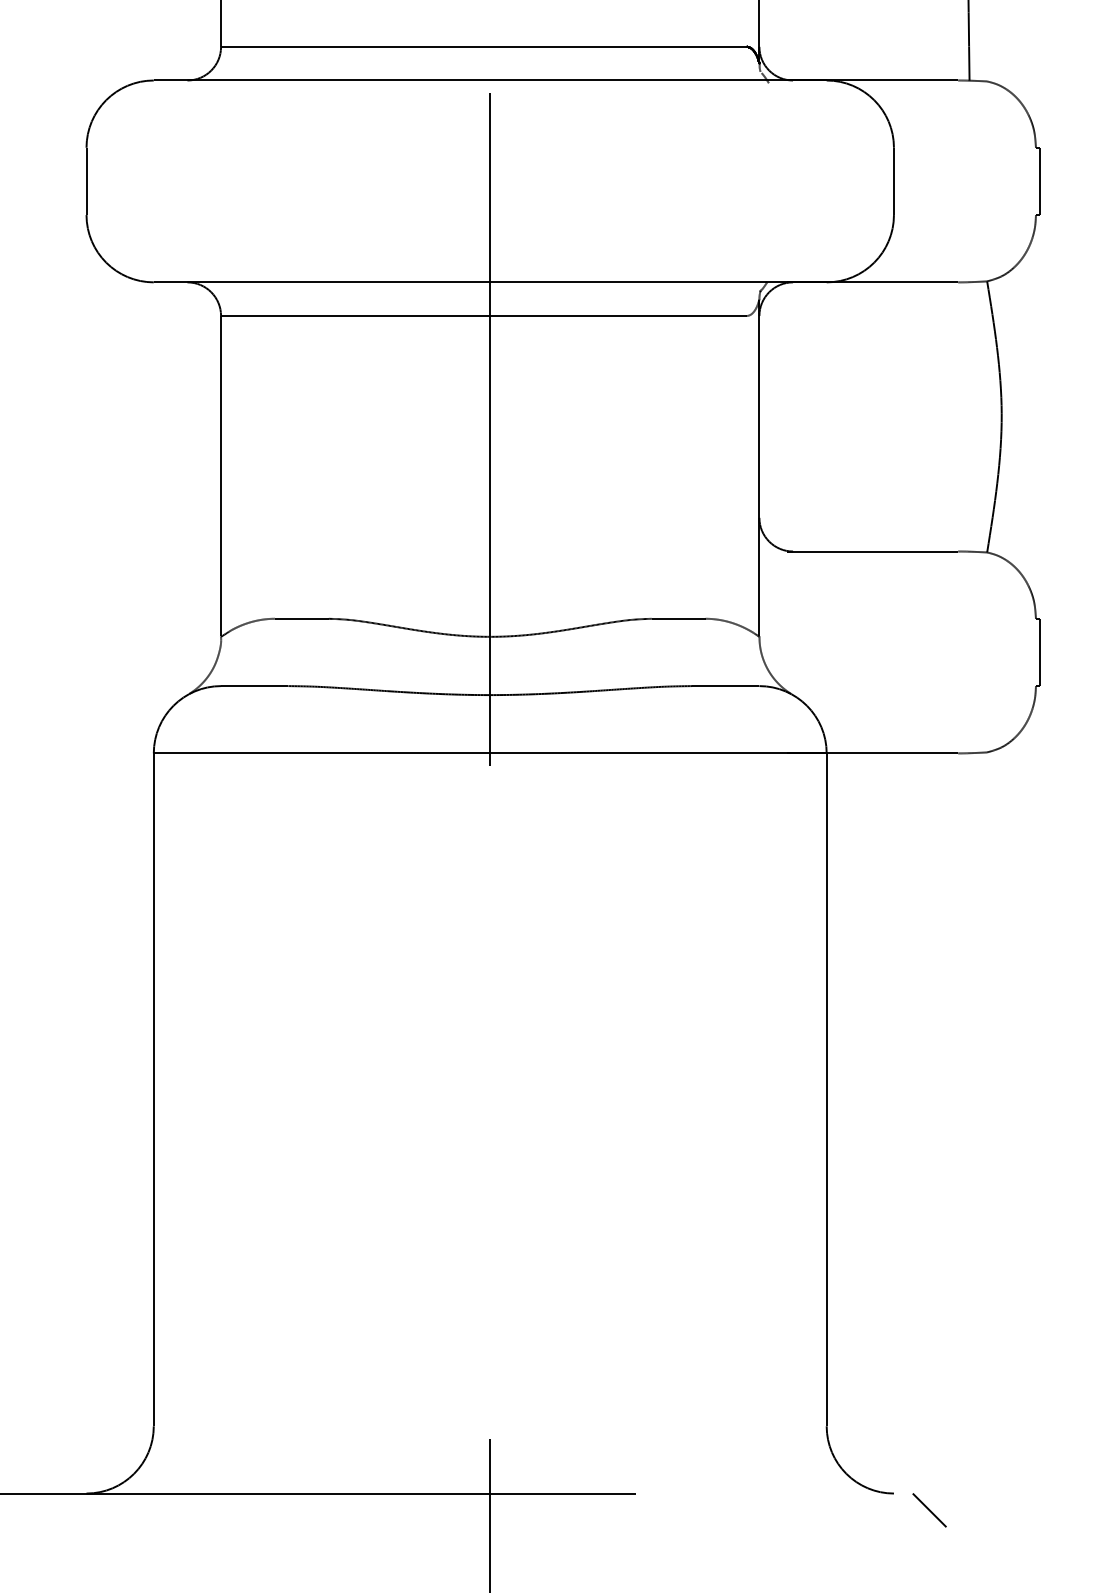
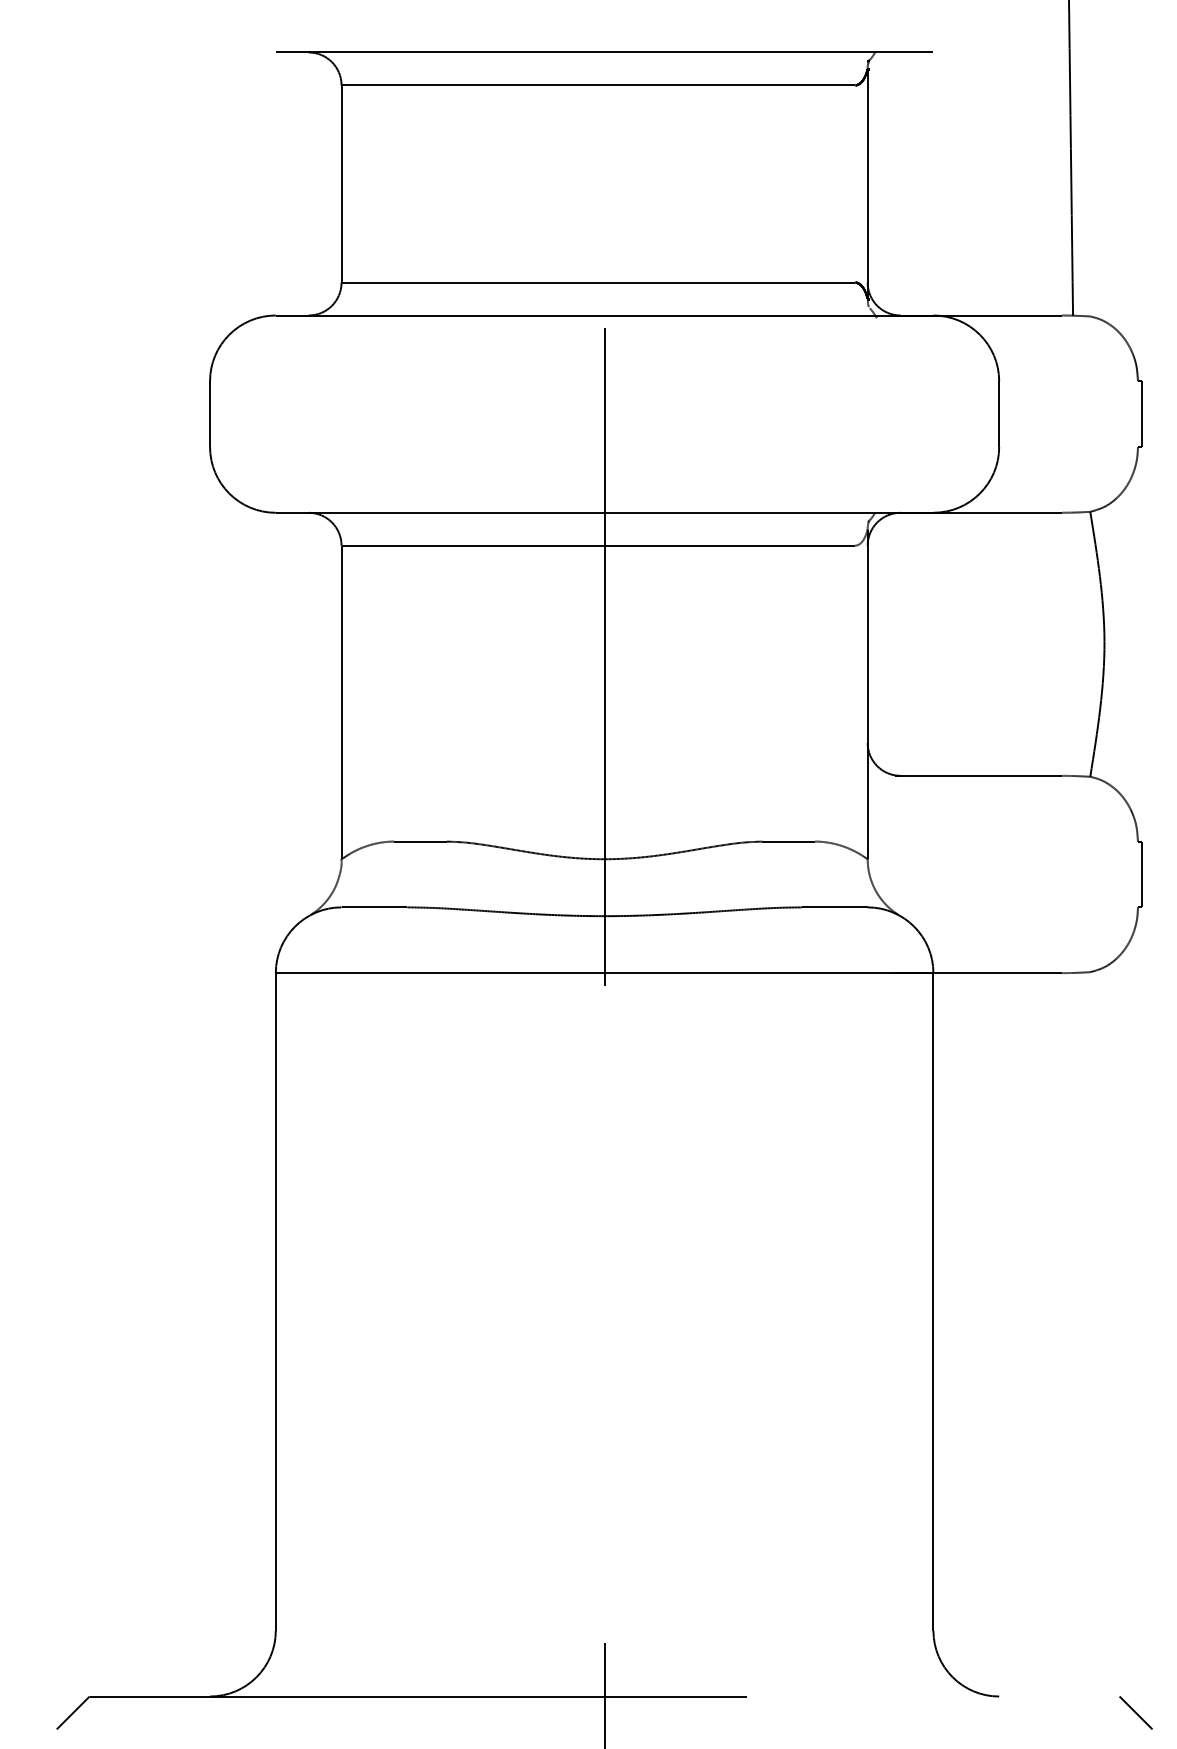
line: (929, 1509) -> (1135, 1712), moved

